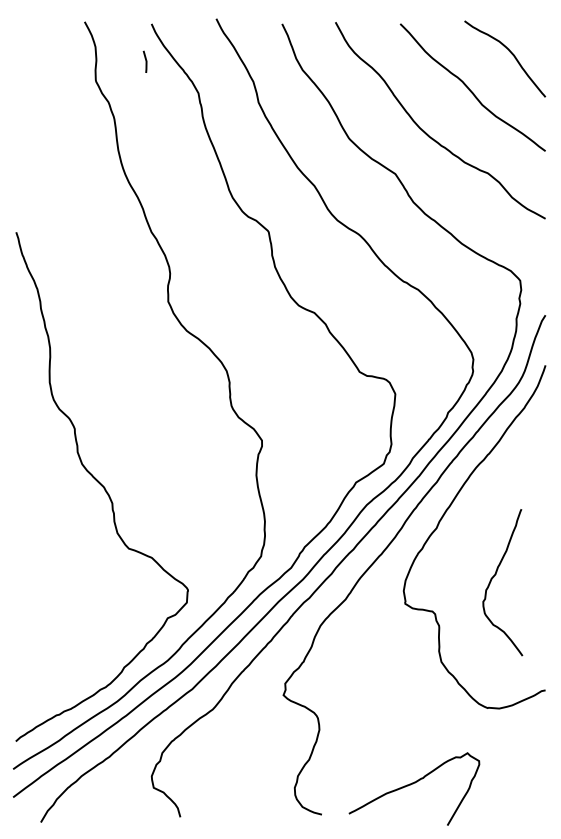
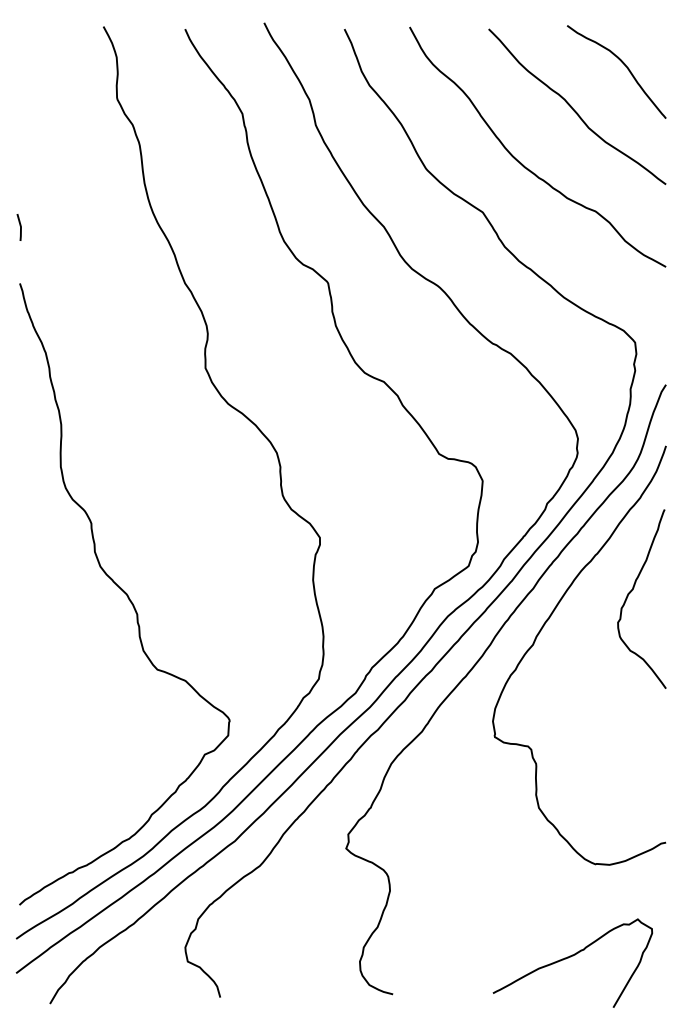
line: (146, 61) -> (20, 227), moved
curve: (495, 576) -> (632, 591), moved
curve: (412, 784) -> (570, 957), moved

